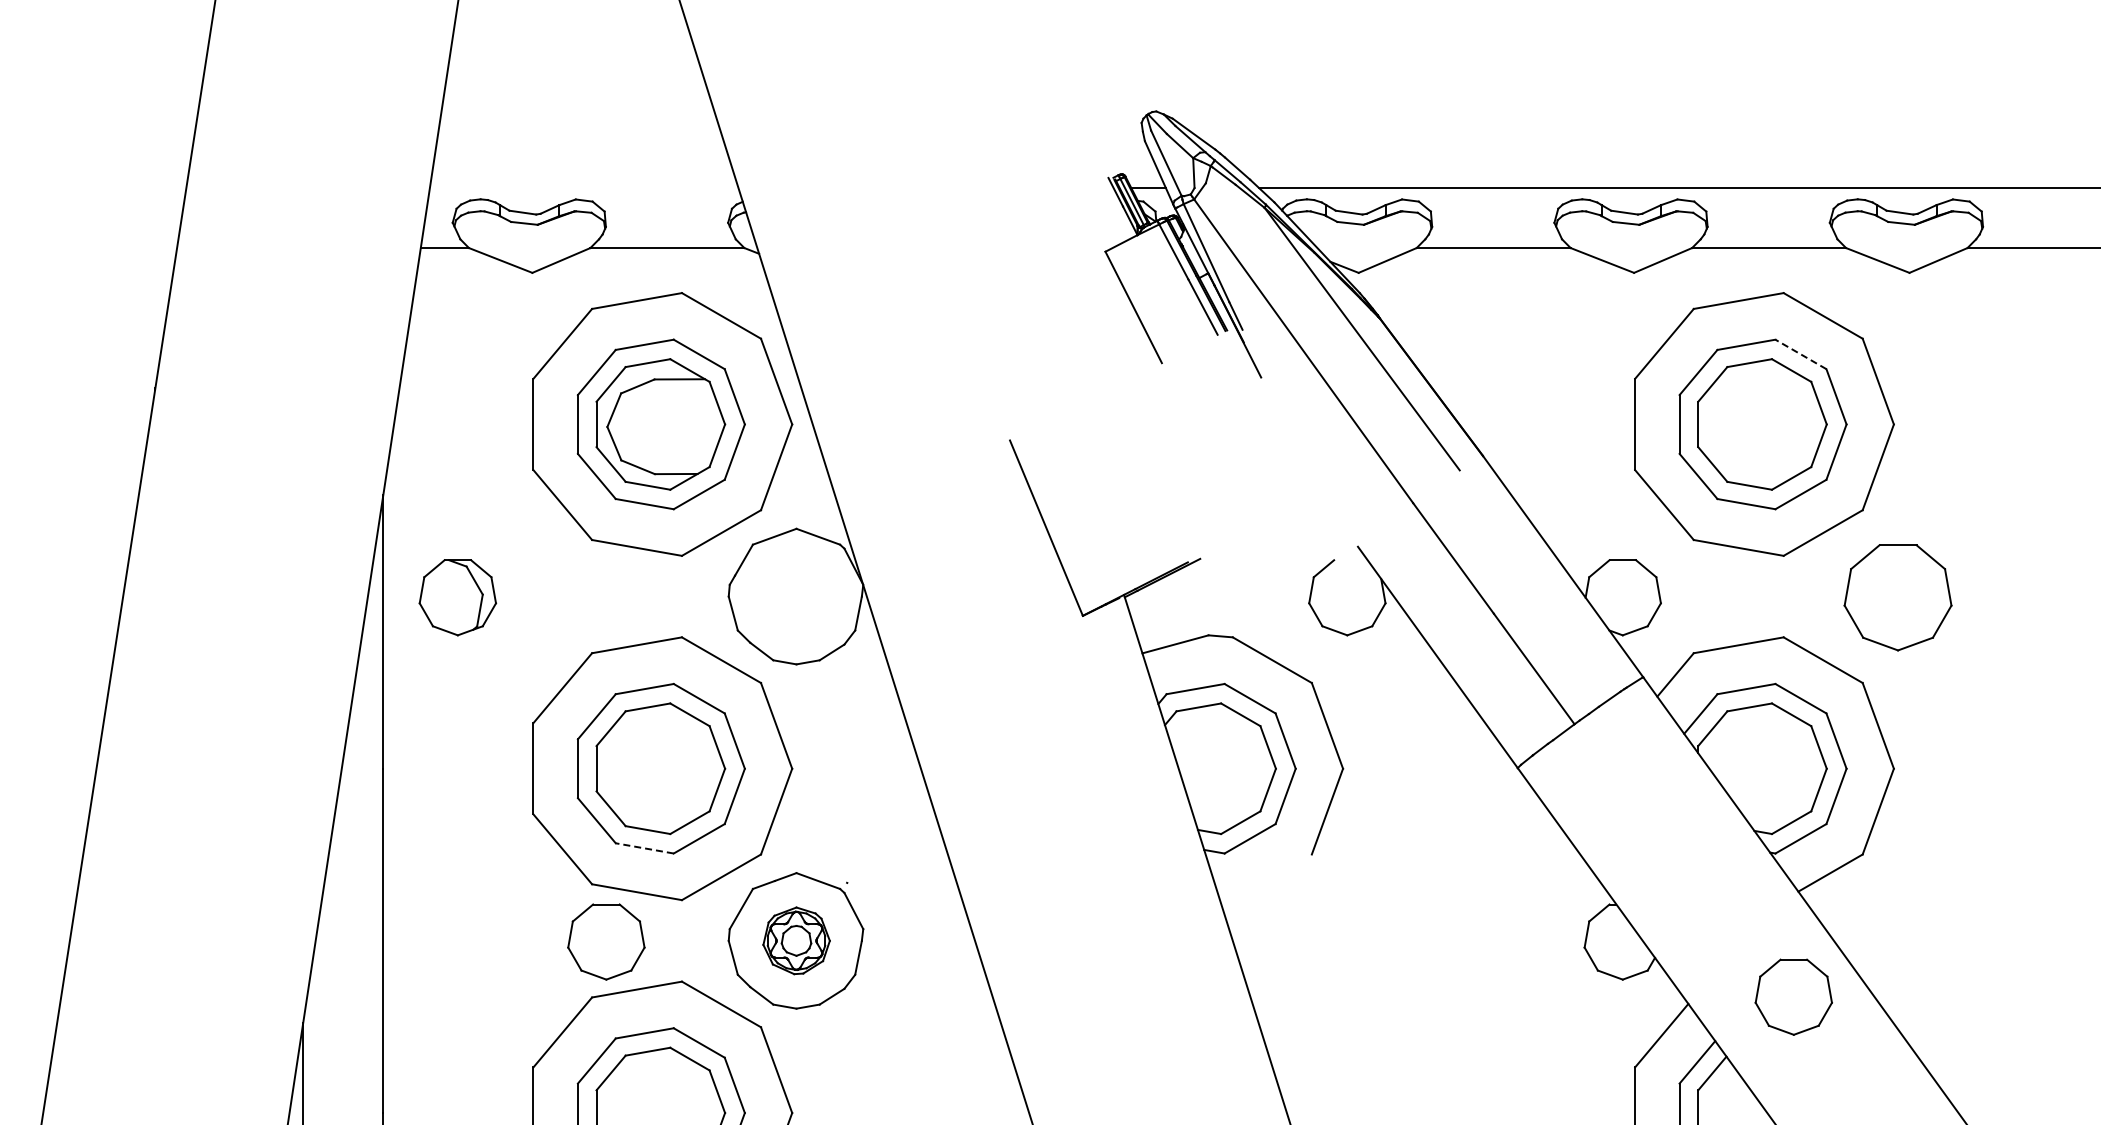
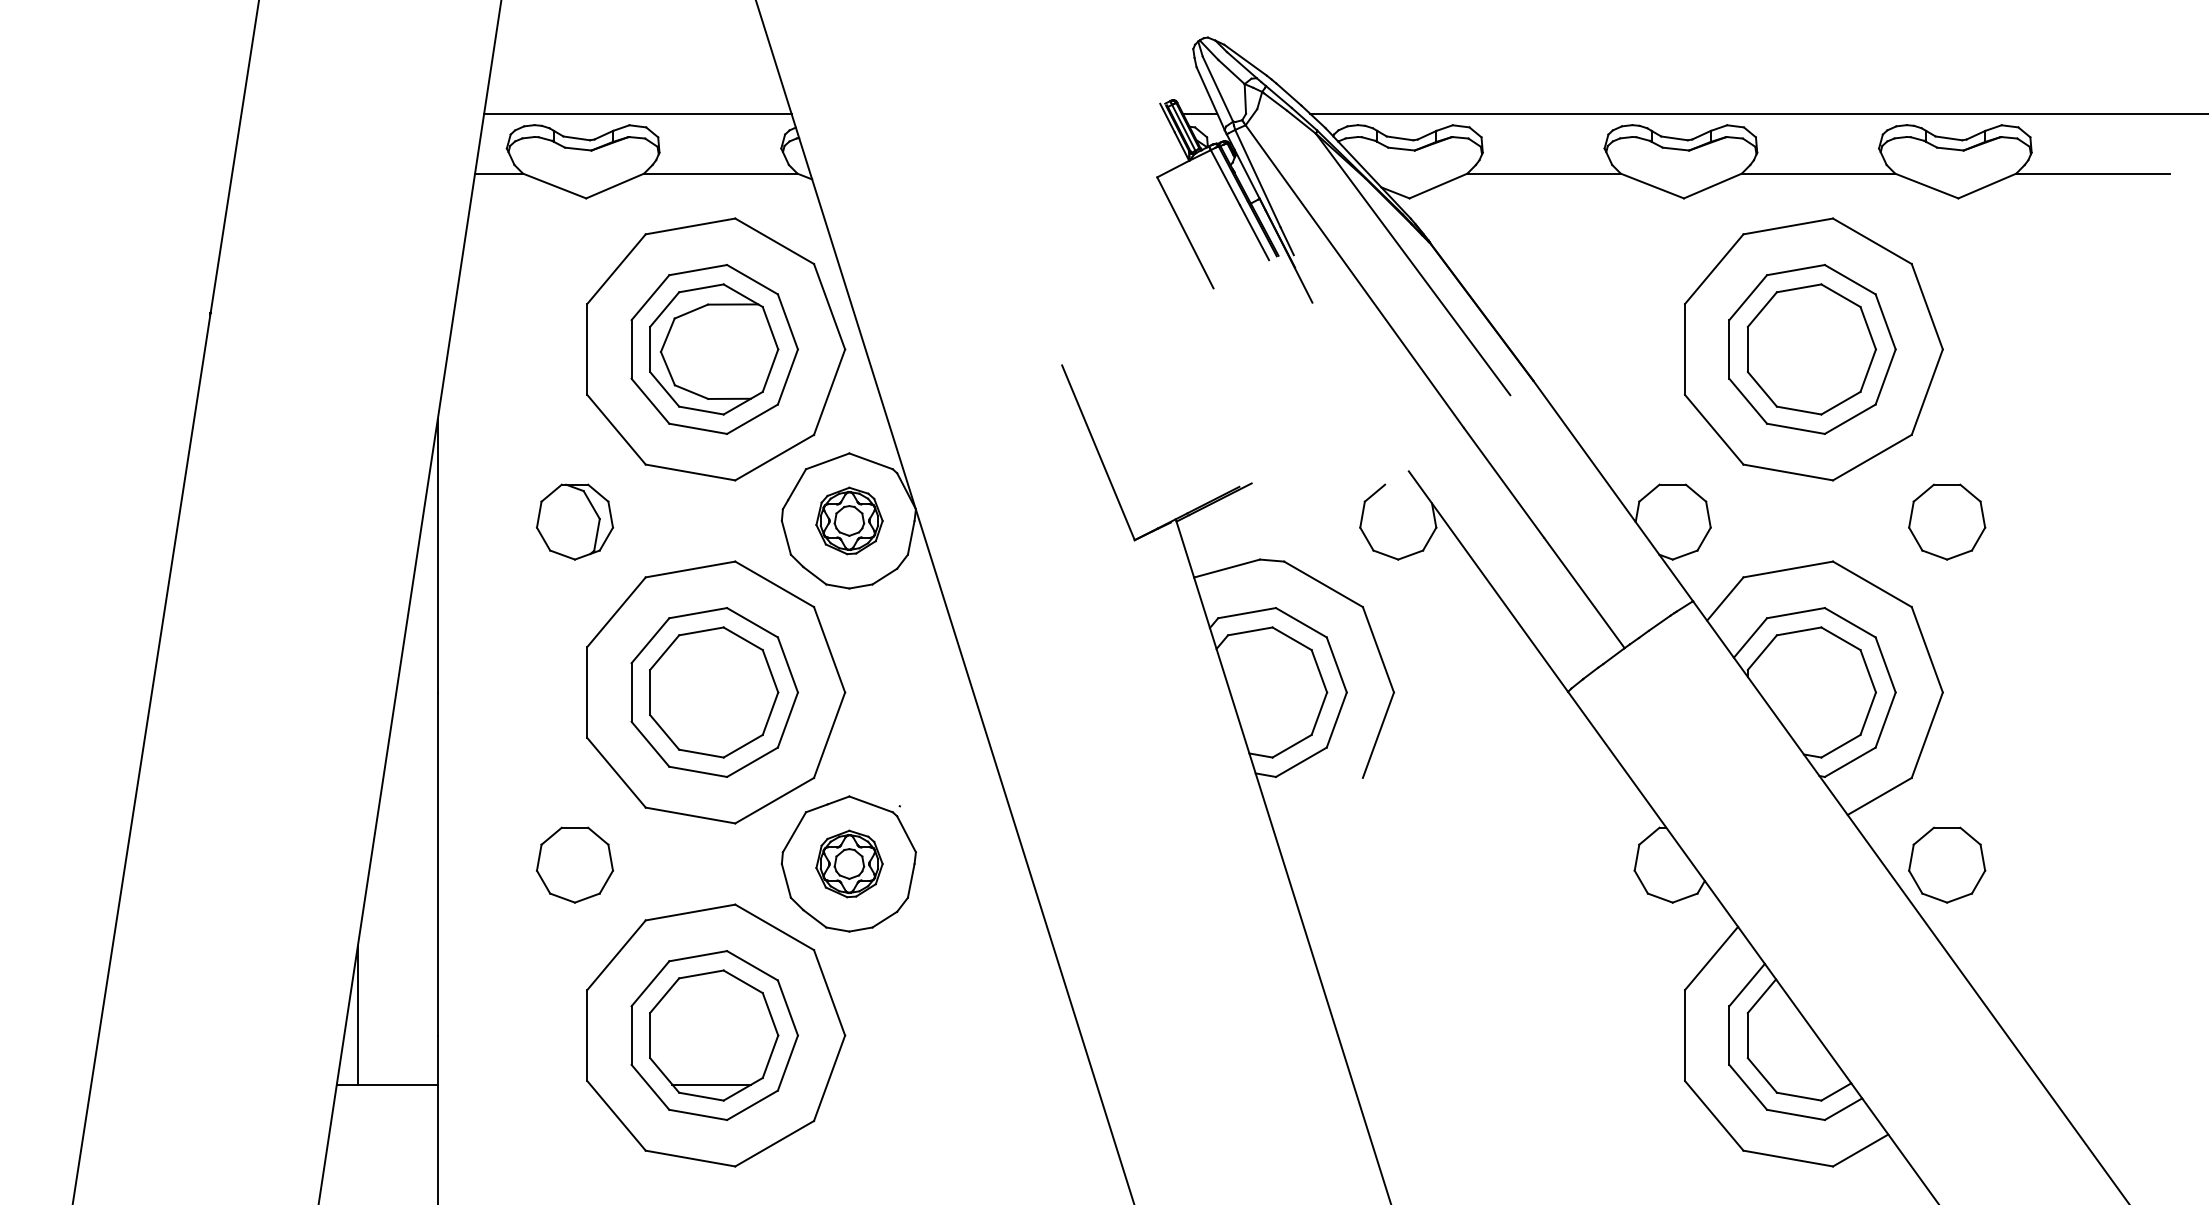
line: (583, 187) -> (637, 113), added
line: (1800, 354) -> (1849, 279), dashed -> solid
part: (796, 596) -> (849, 520), added
part: (457, 597) -> (574, 521), moved
part: (1898, 597) -> (1947, 521), size x0.71
line: (644, 848) -> (697, 771), dashed -> solid
part: (605, 941) -> (574, 864), moved
part: (1794, 996) -> (1947, 864), moved

